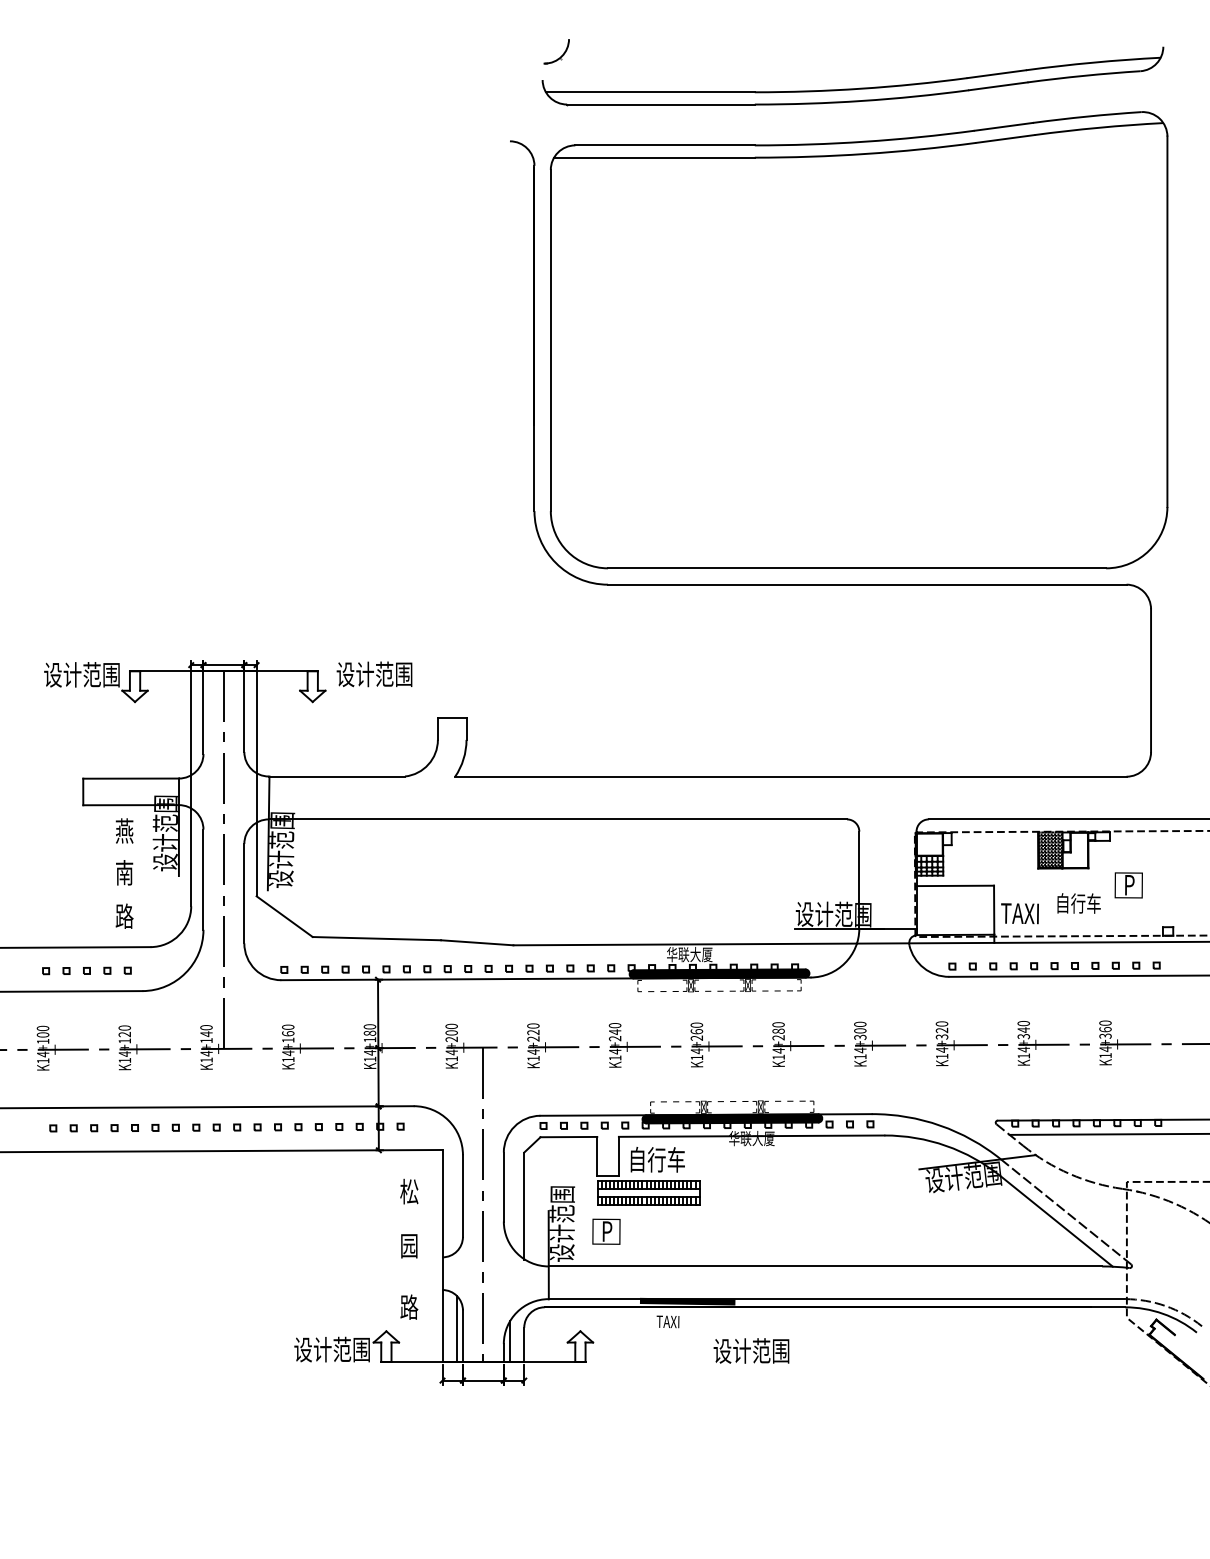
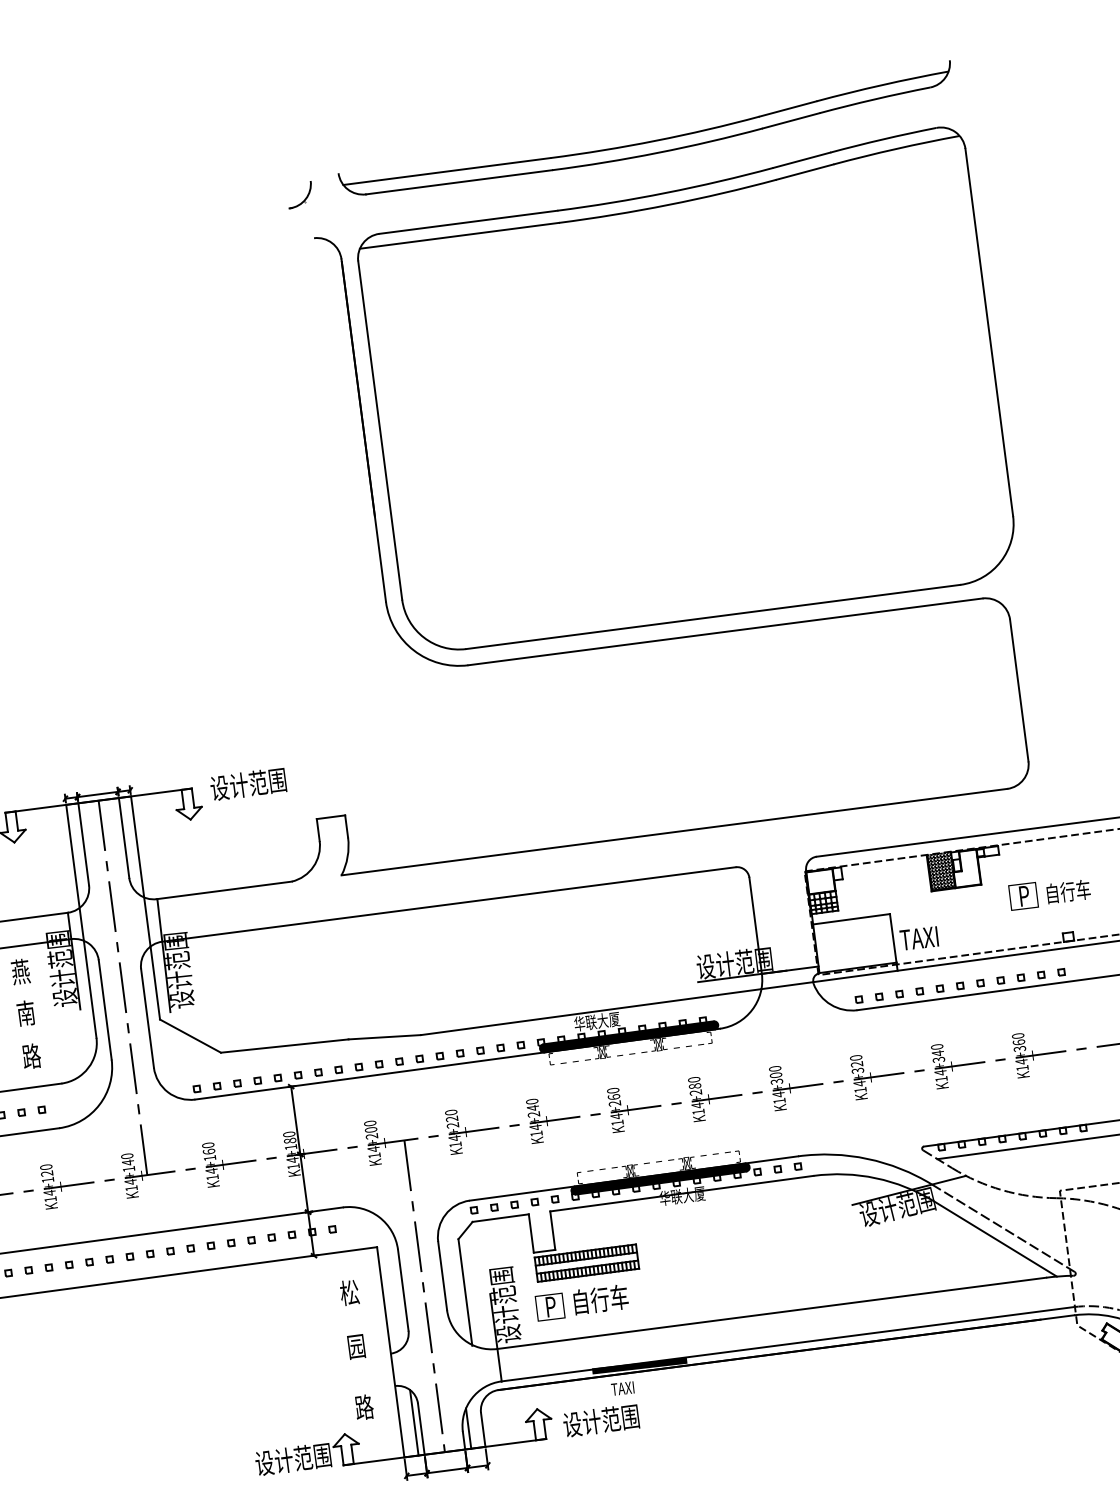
part: (561, 55) -> (305, 198), moved
text: (1078, 903) -> (1068, 891), moved
text: (657, 1159) -> (600, 1299), moved
text: (751, 1350) -> (601, 1420), moved

